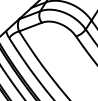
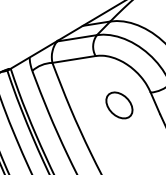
part: (60, 46) -> (119, 104), added

